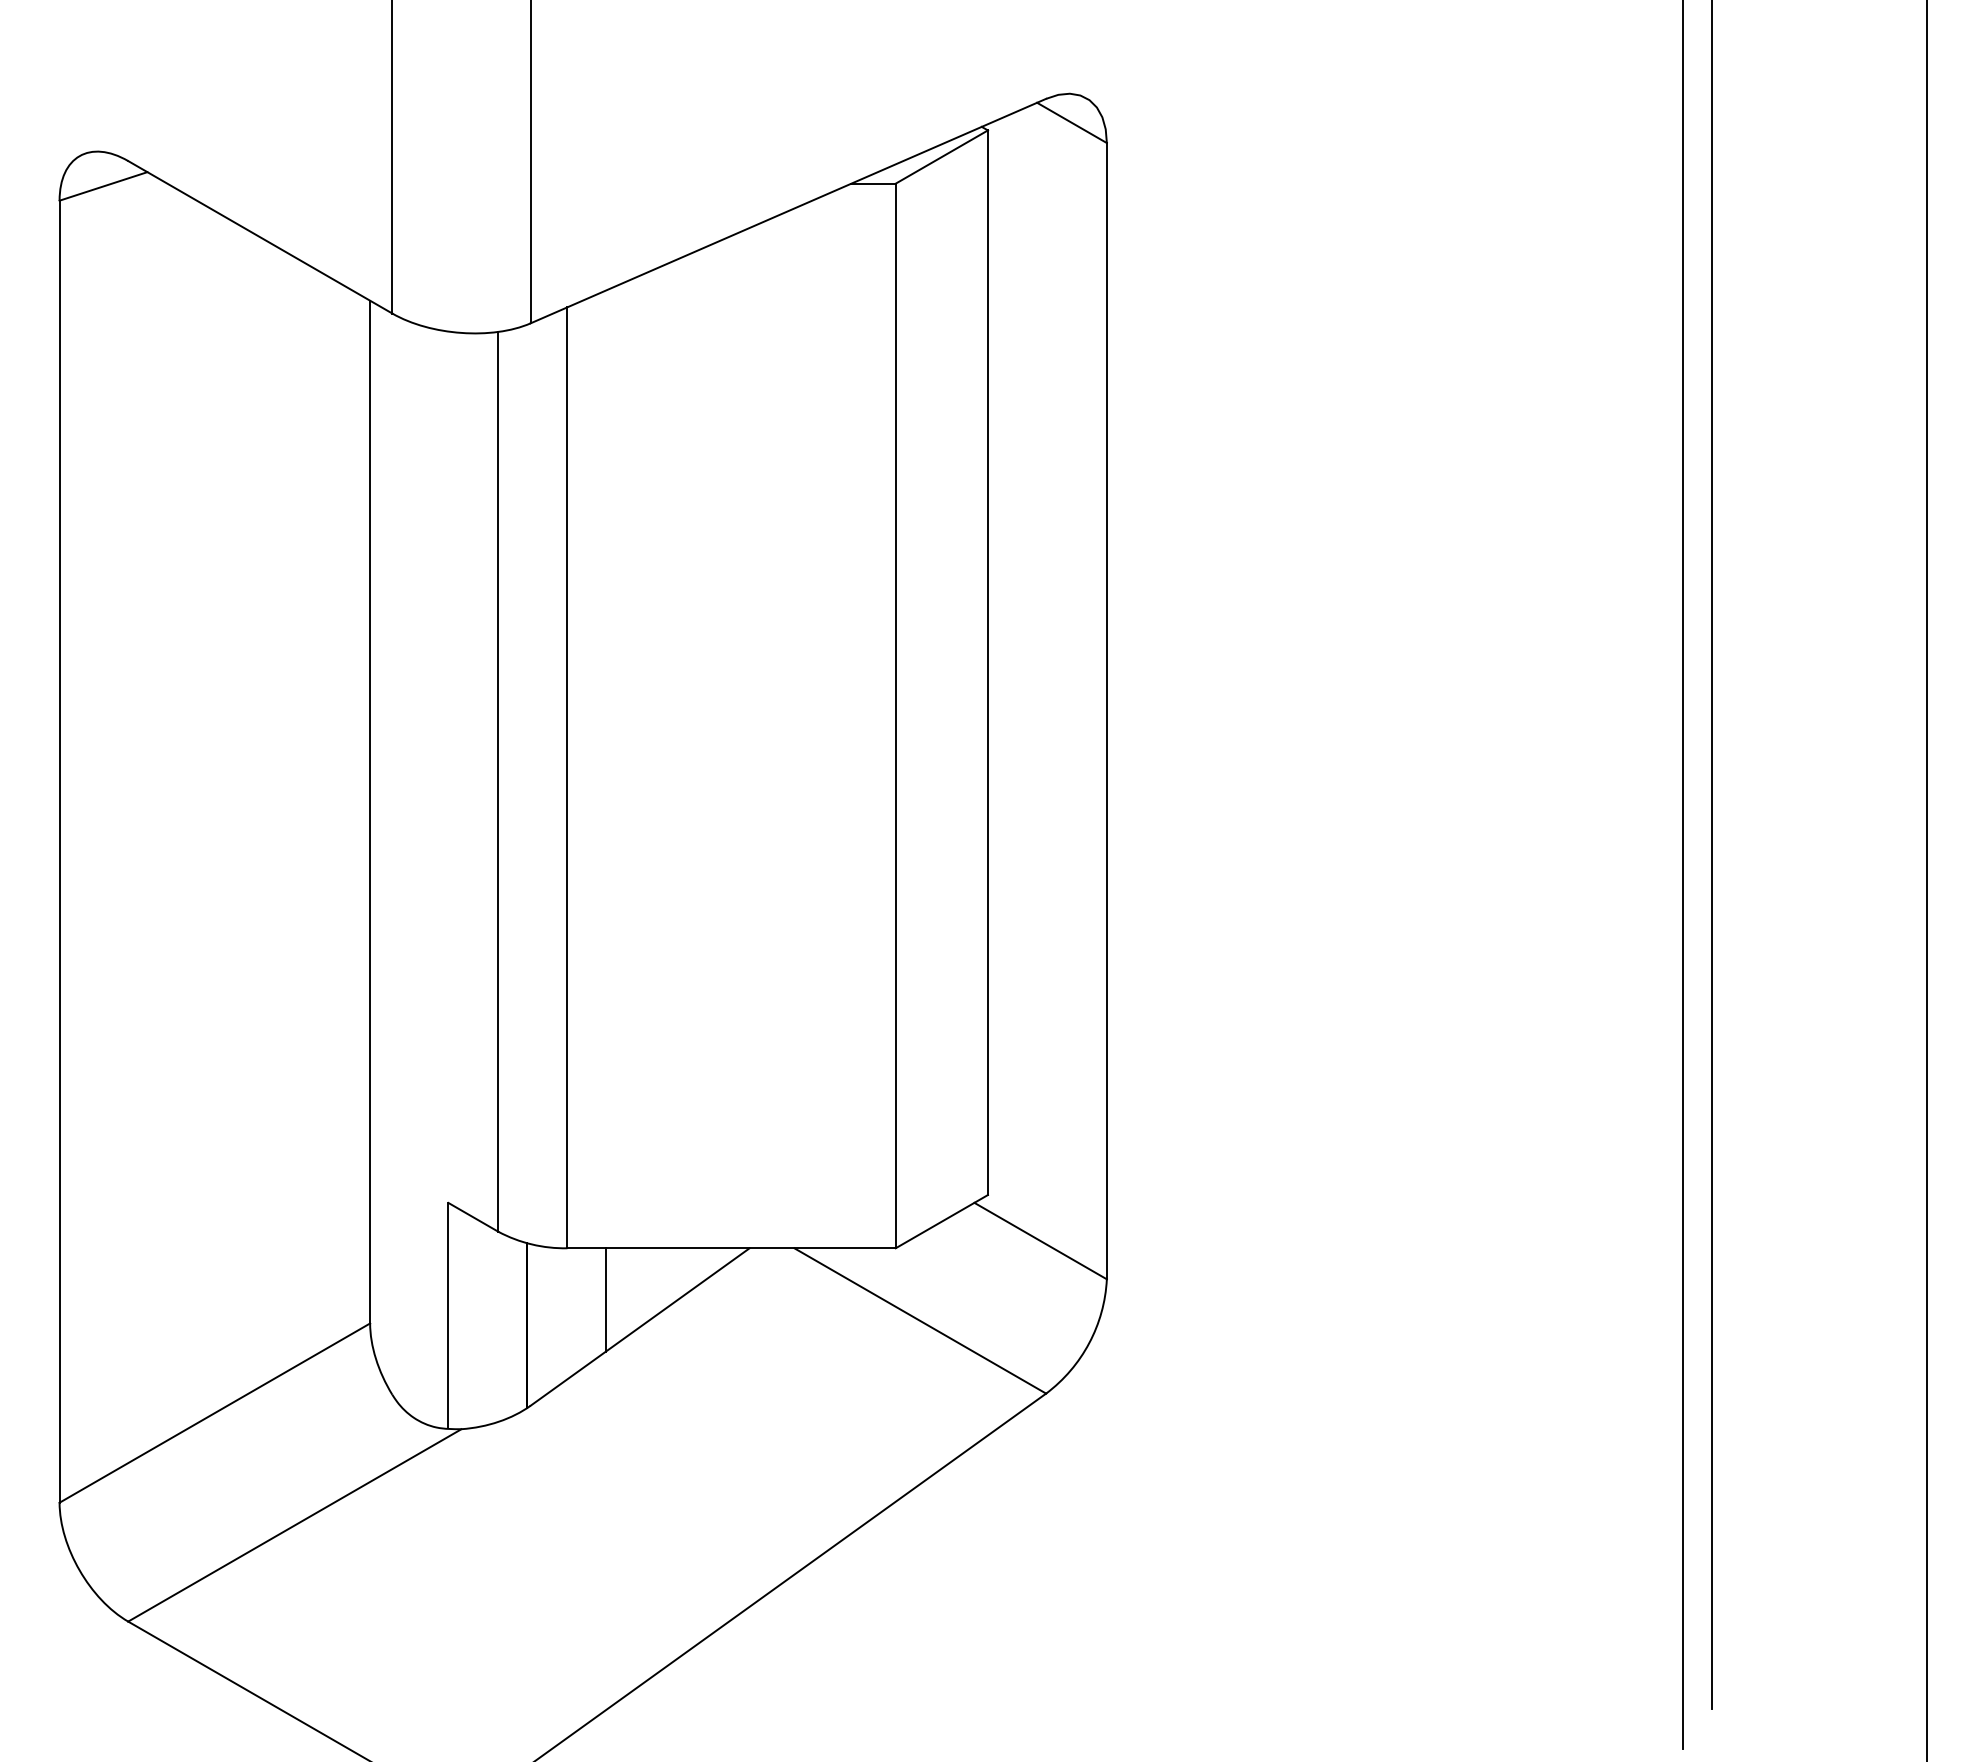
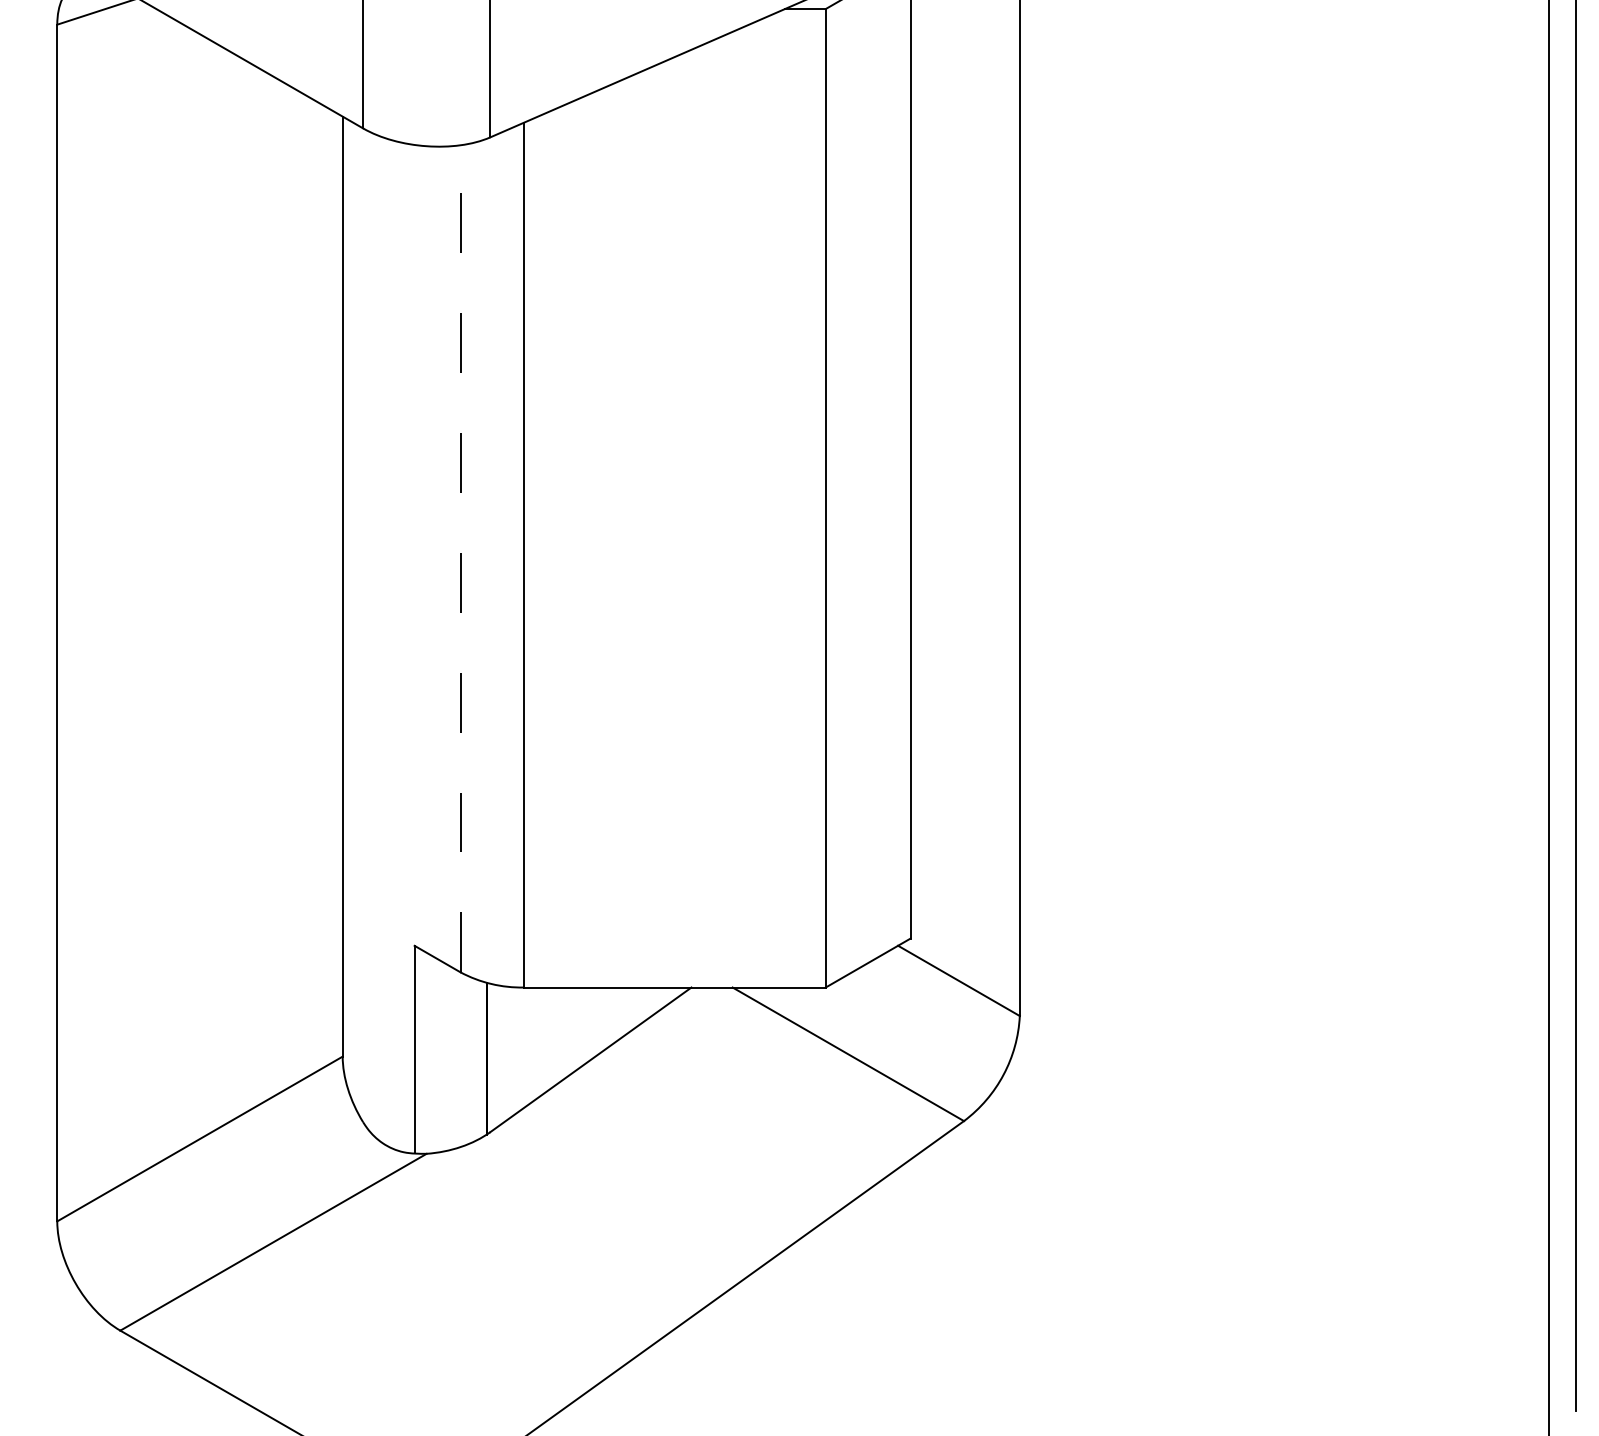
line: (498, 781) -> (460, 558), solid -> dashed
line: (605, 1299) -> (559, 1034), removed

